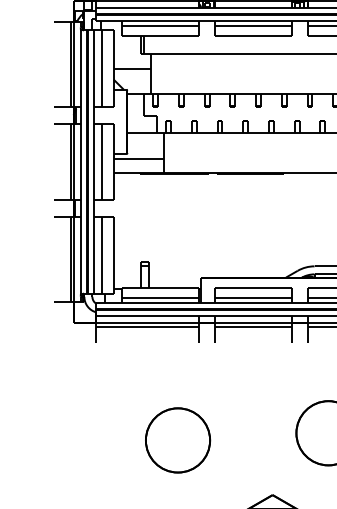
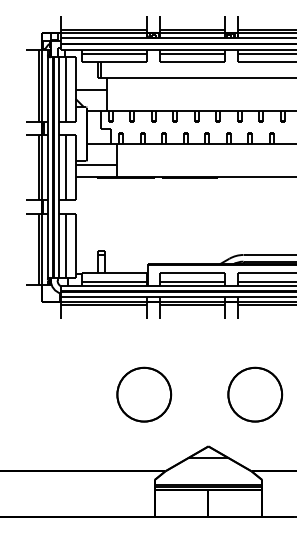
part: (178, 440) -> (144, 394), moved

